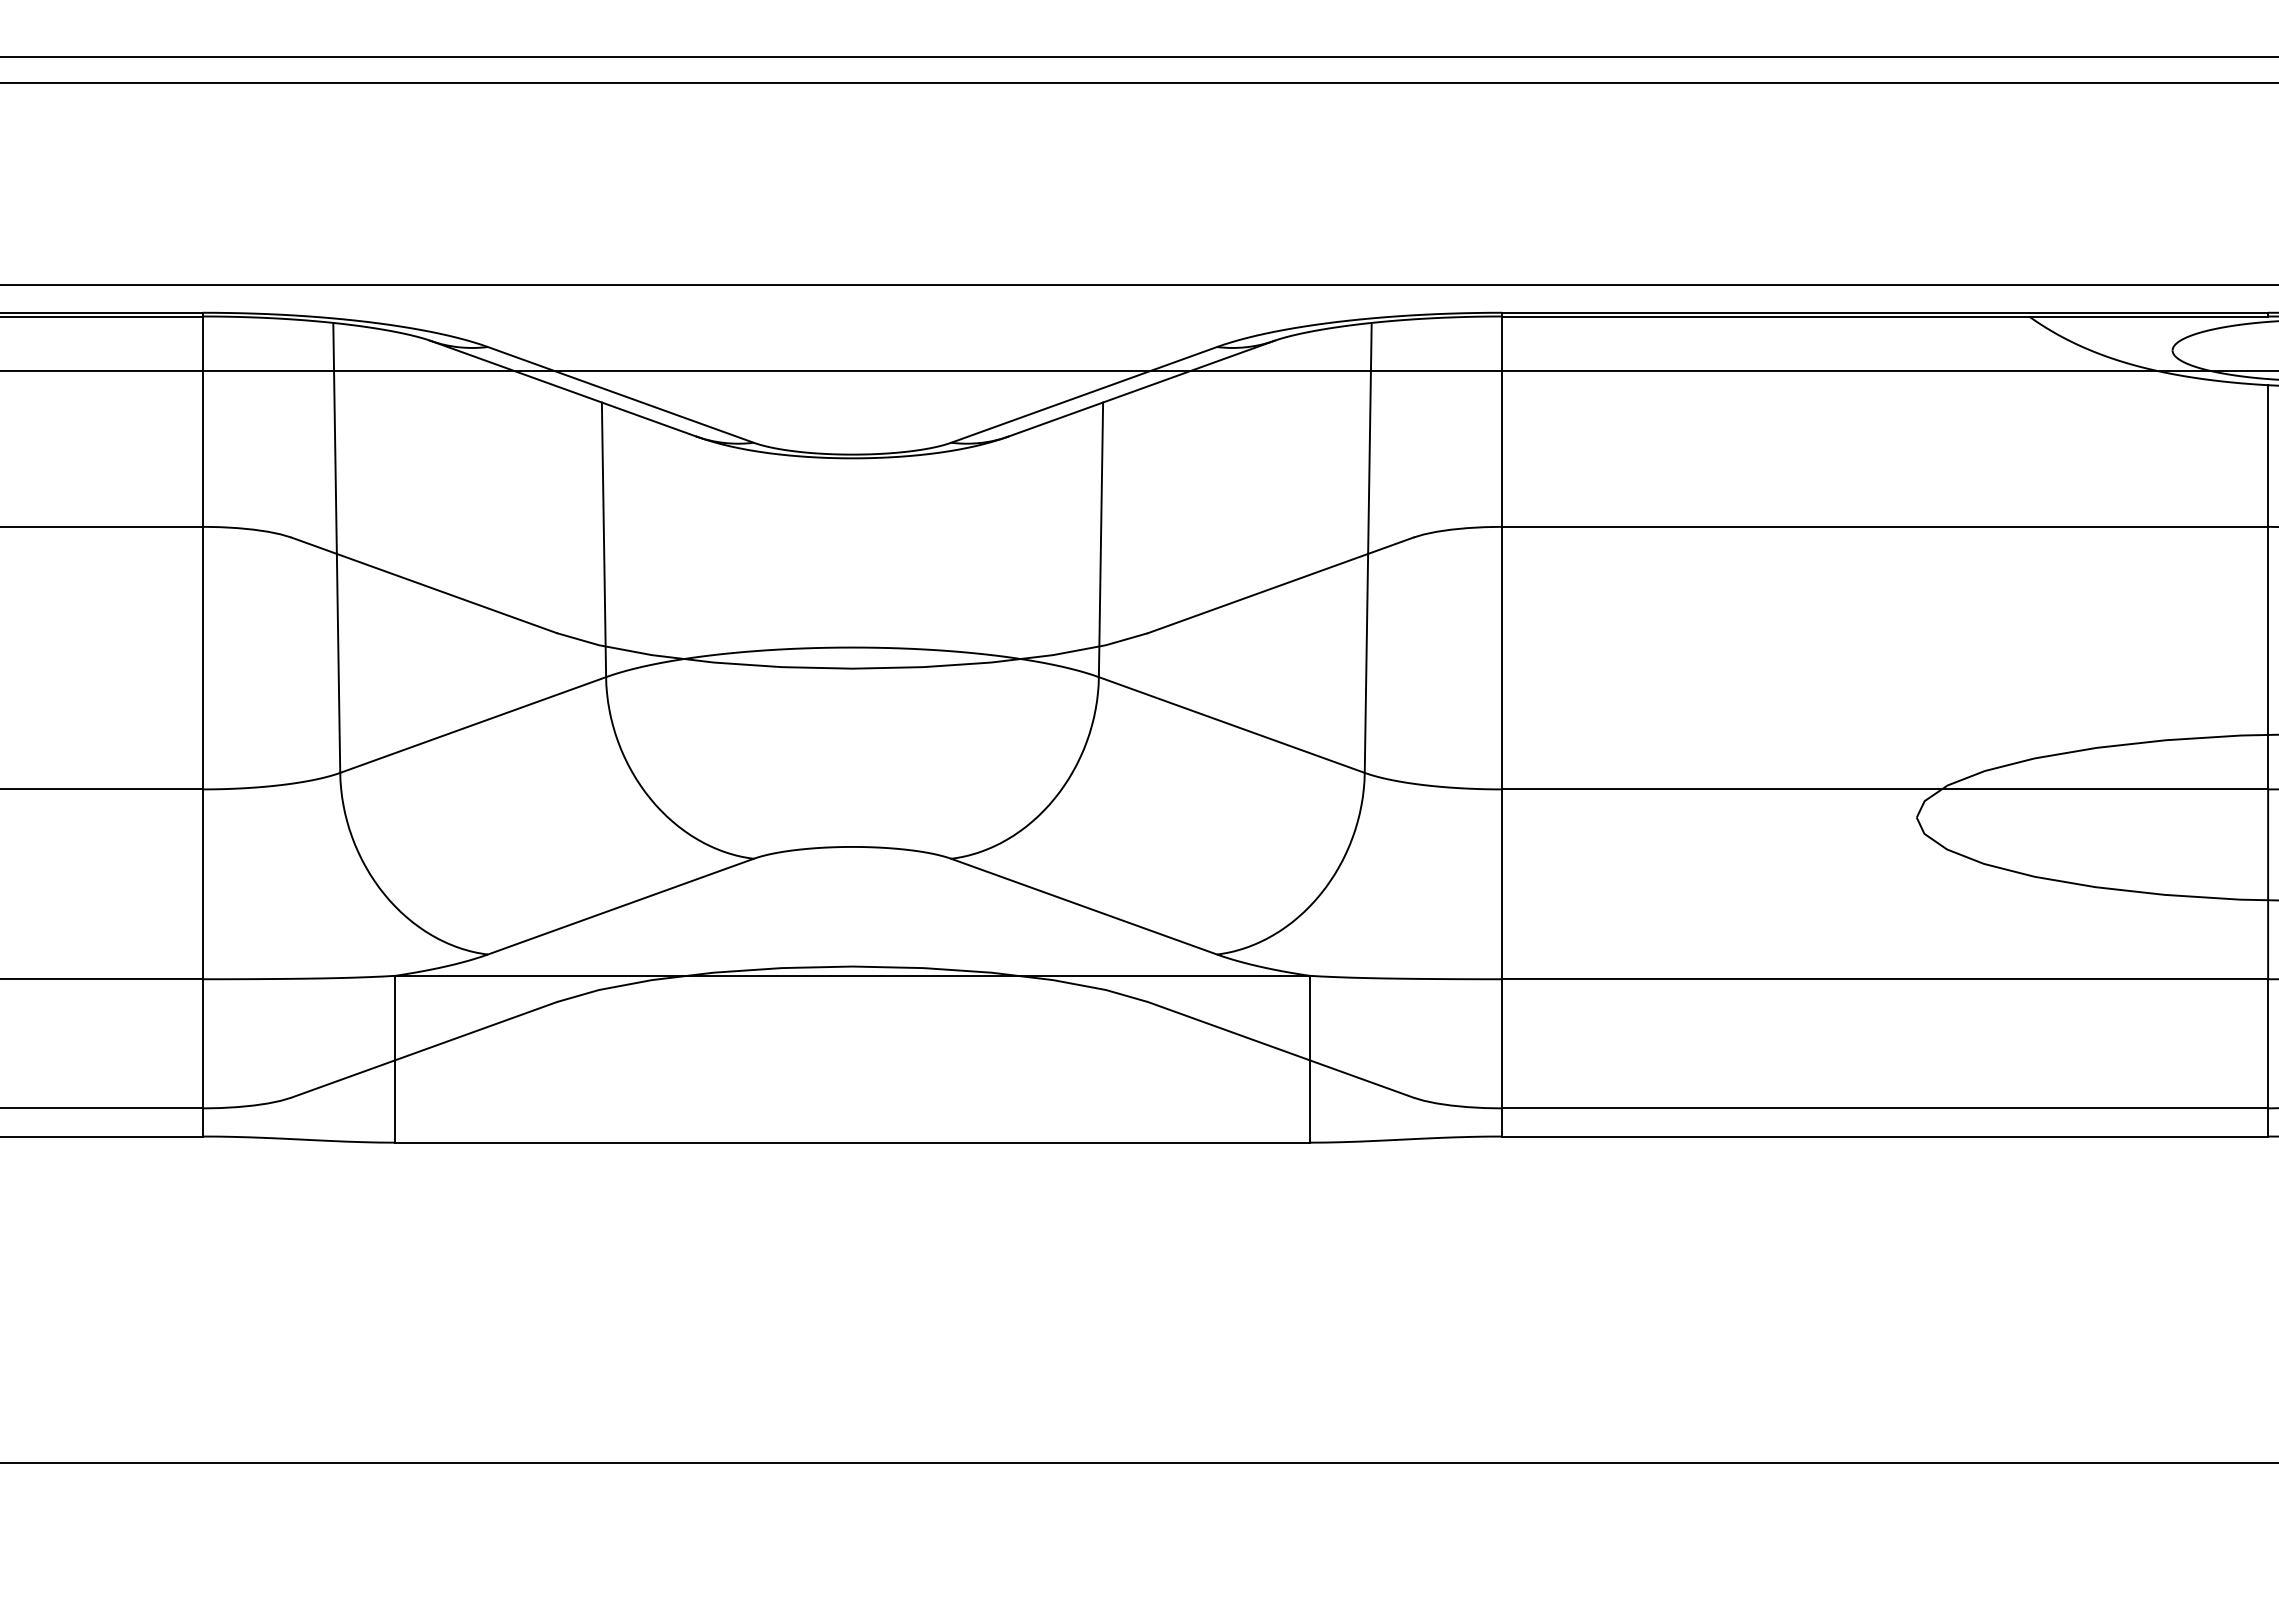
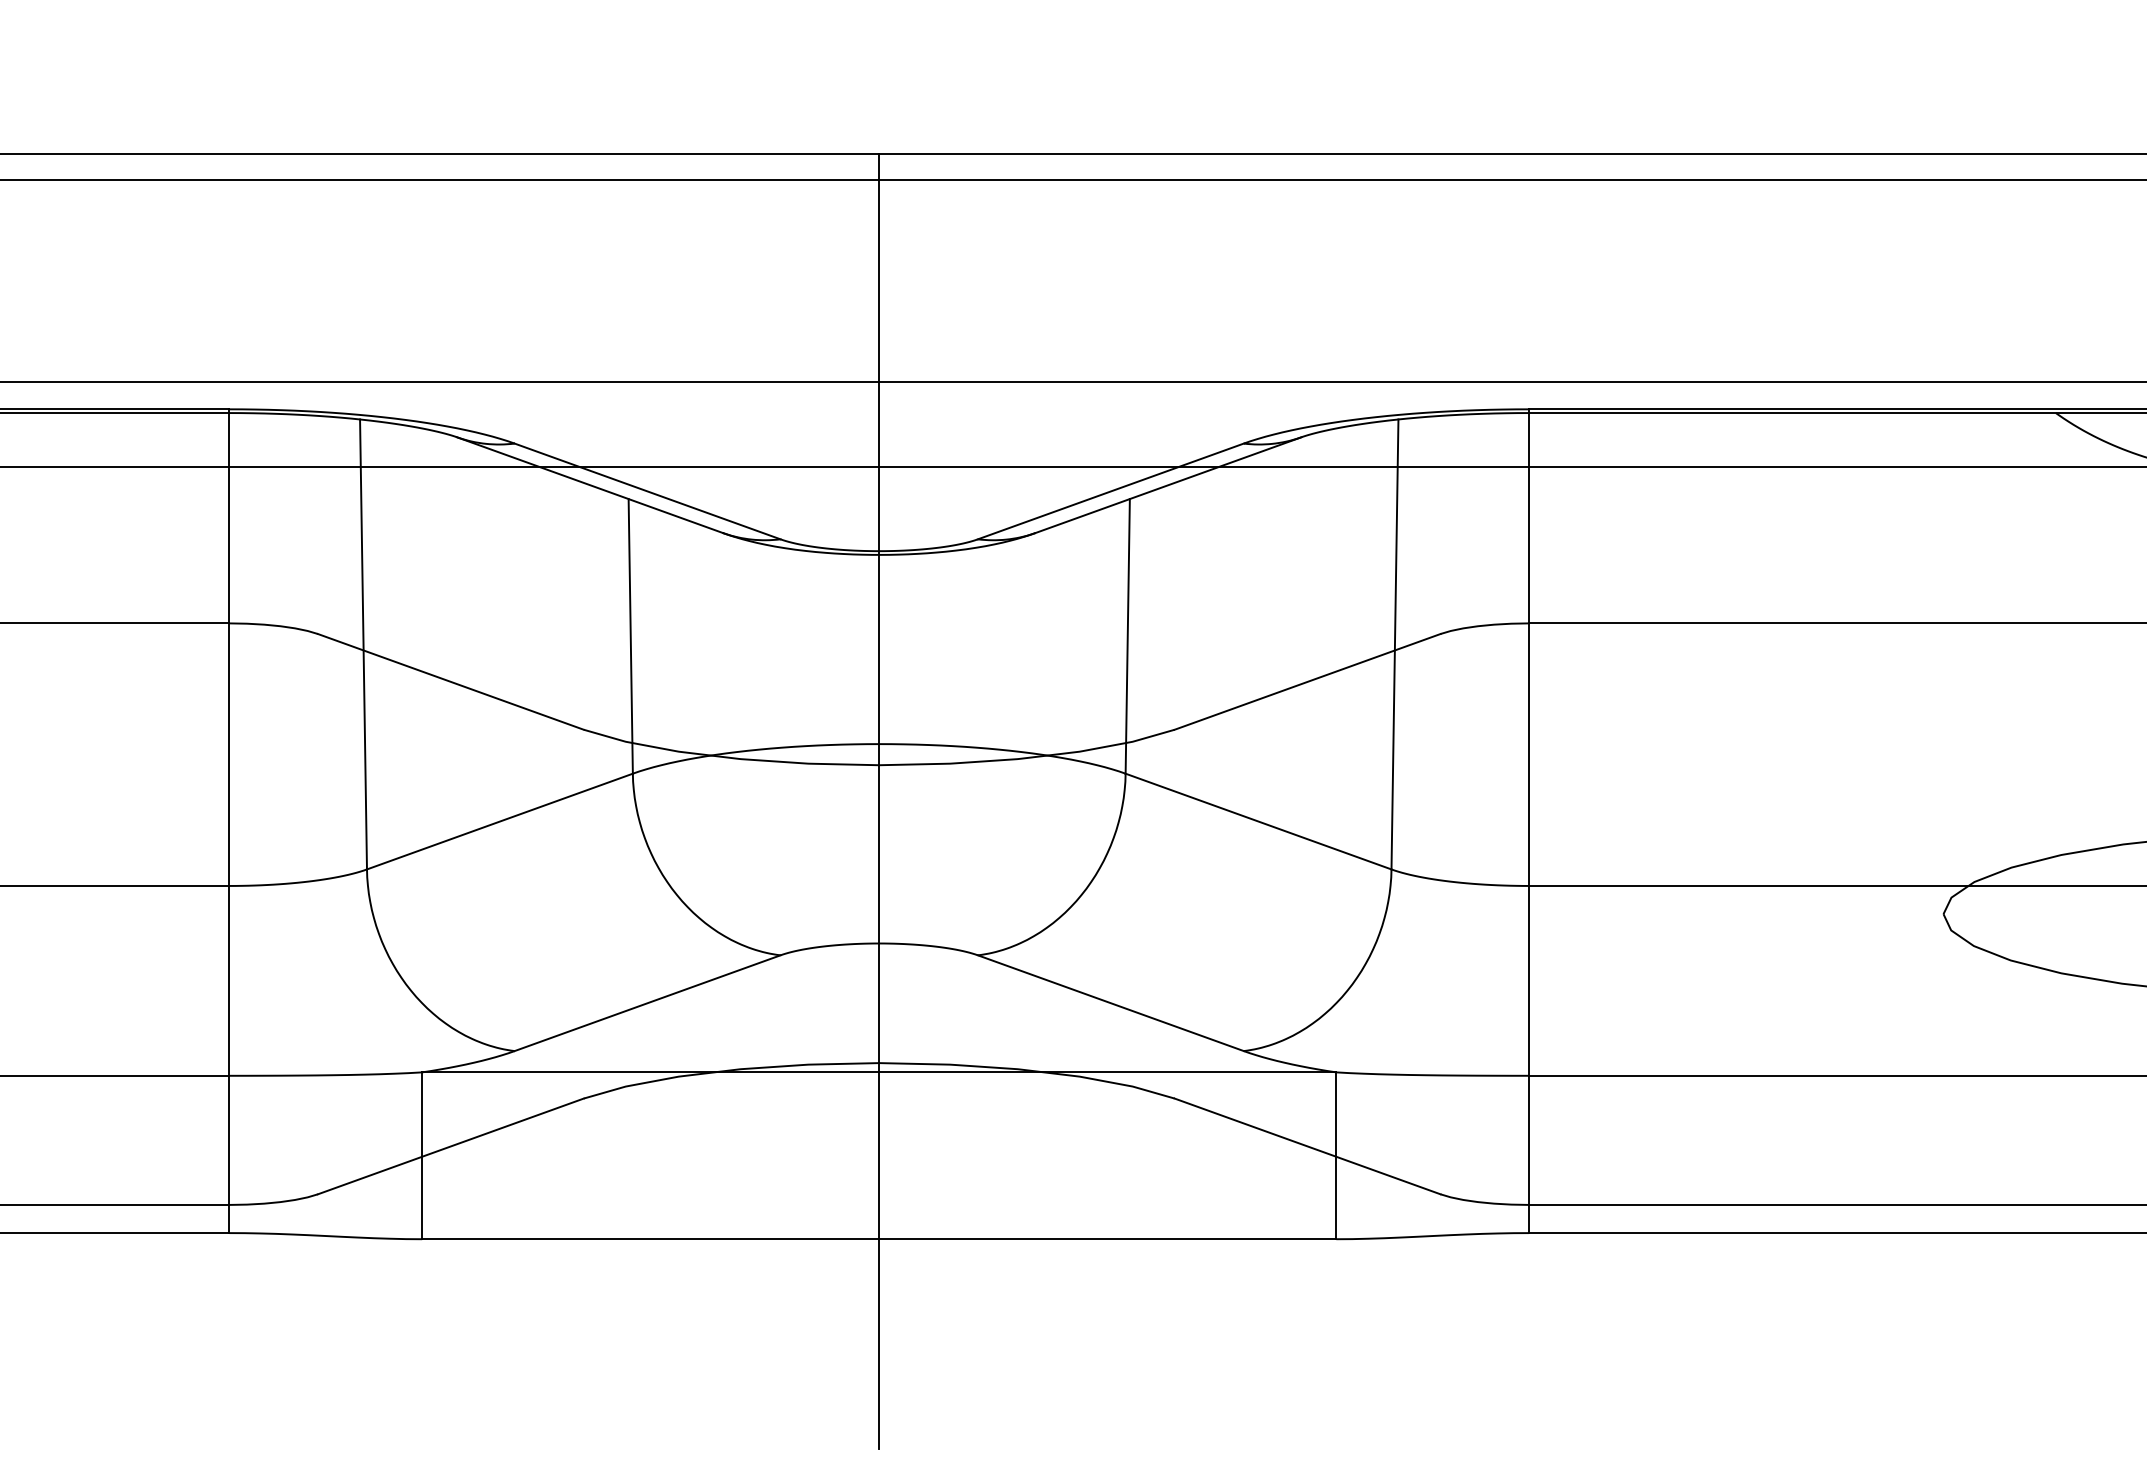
line: (852, 704) -> (879, 801), added

